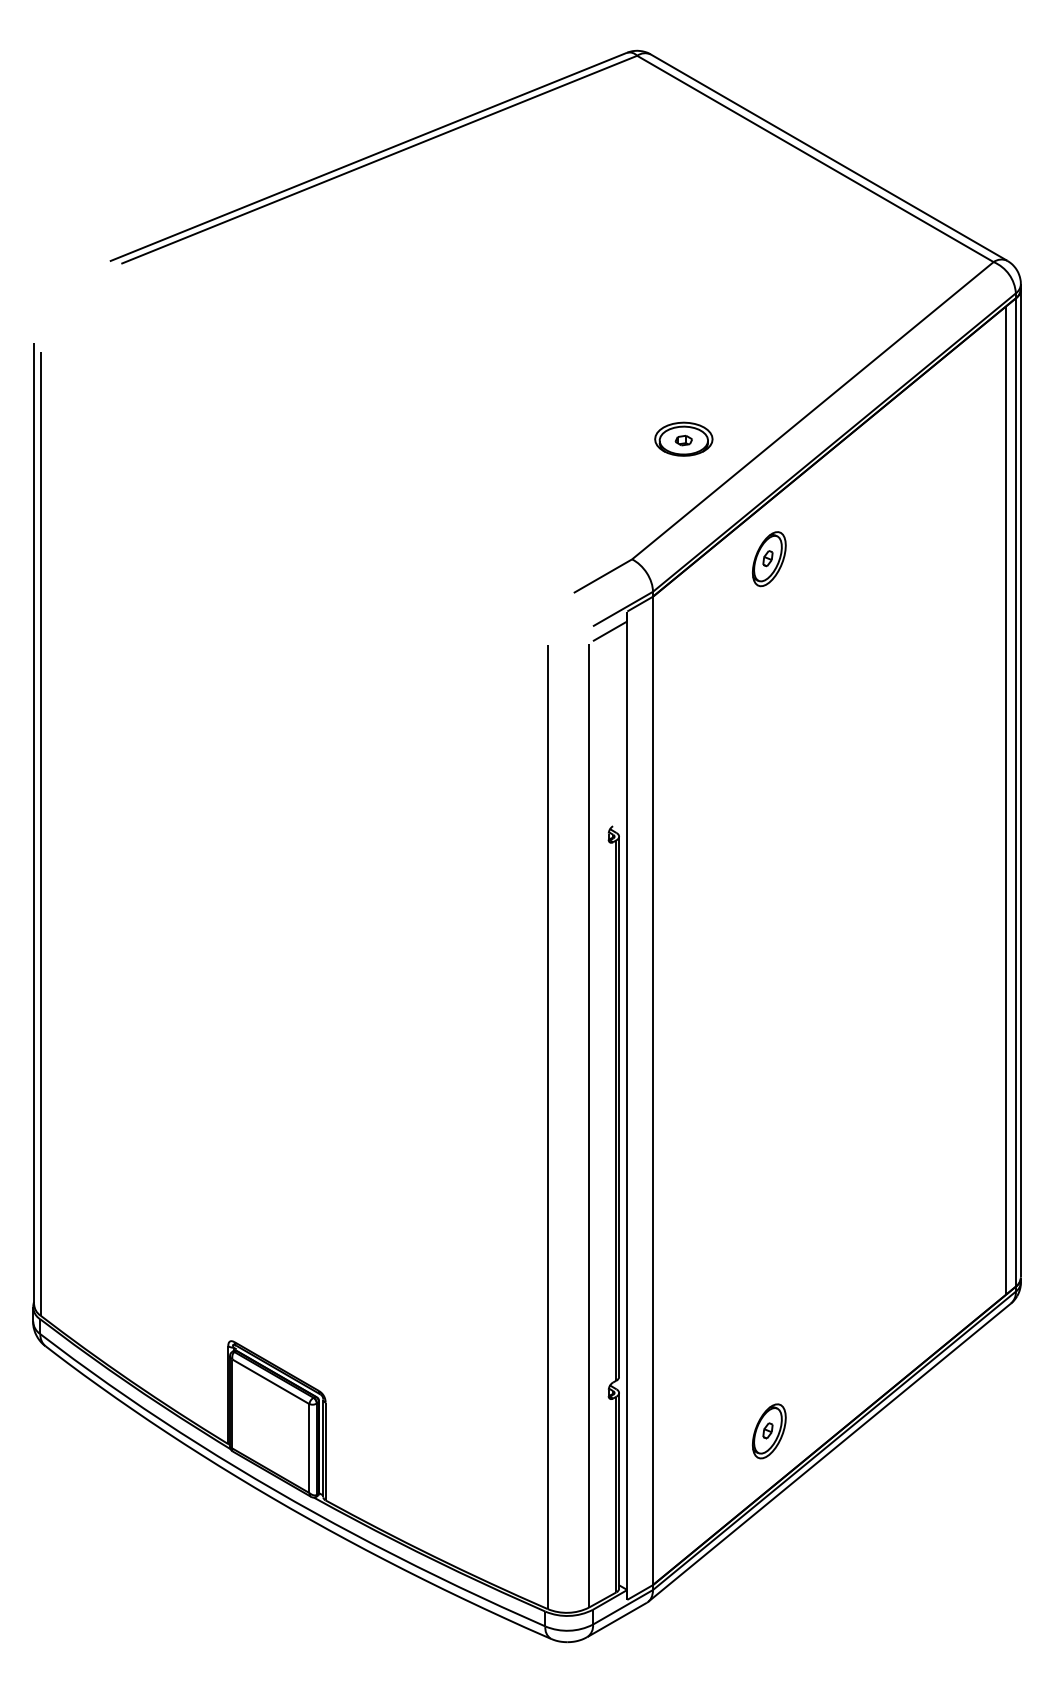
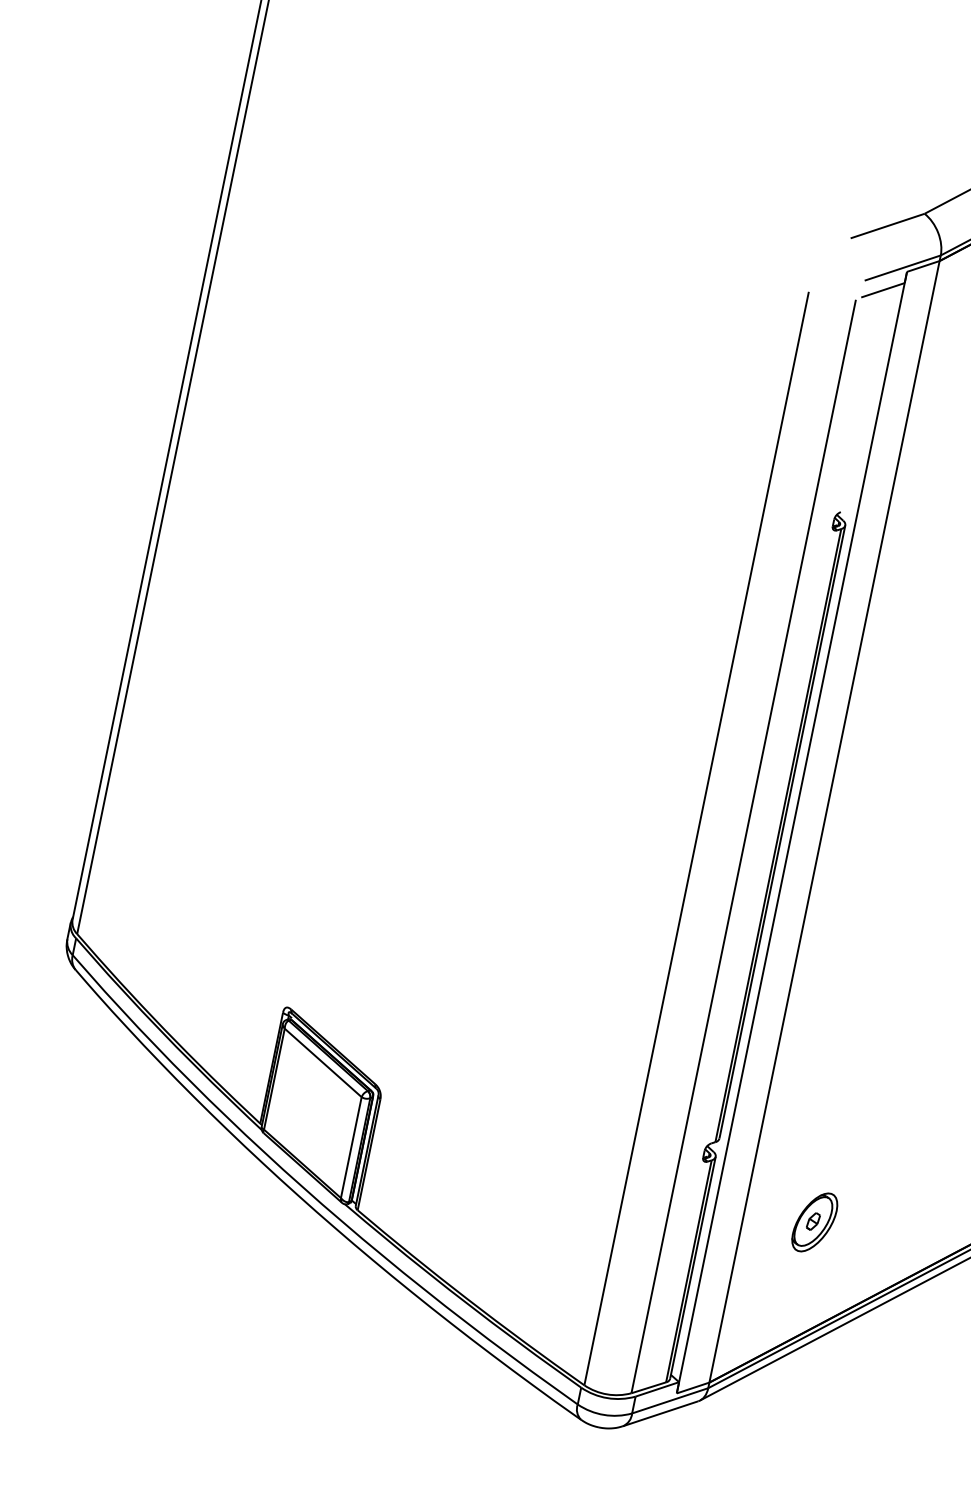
part: (769, 1431) -> (814, 1222), moved

